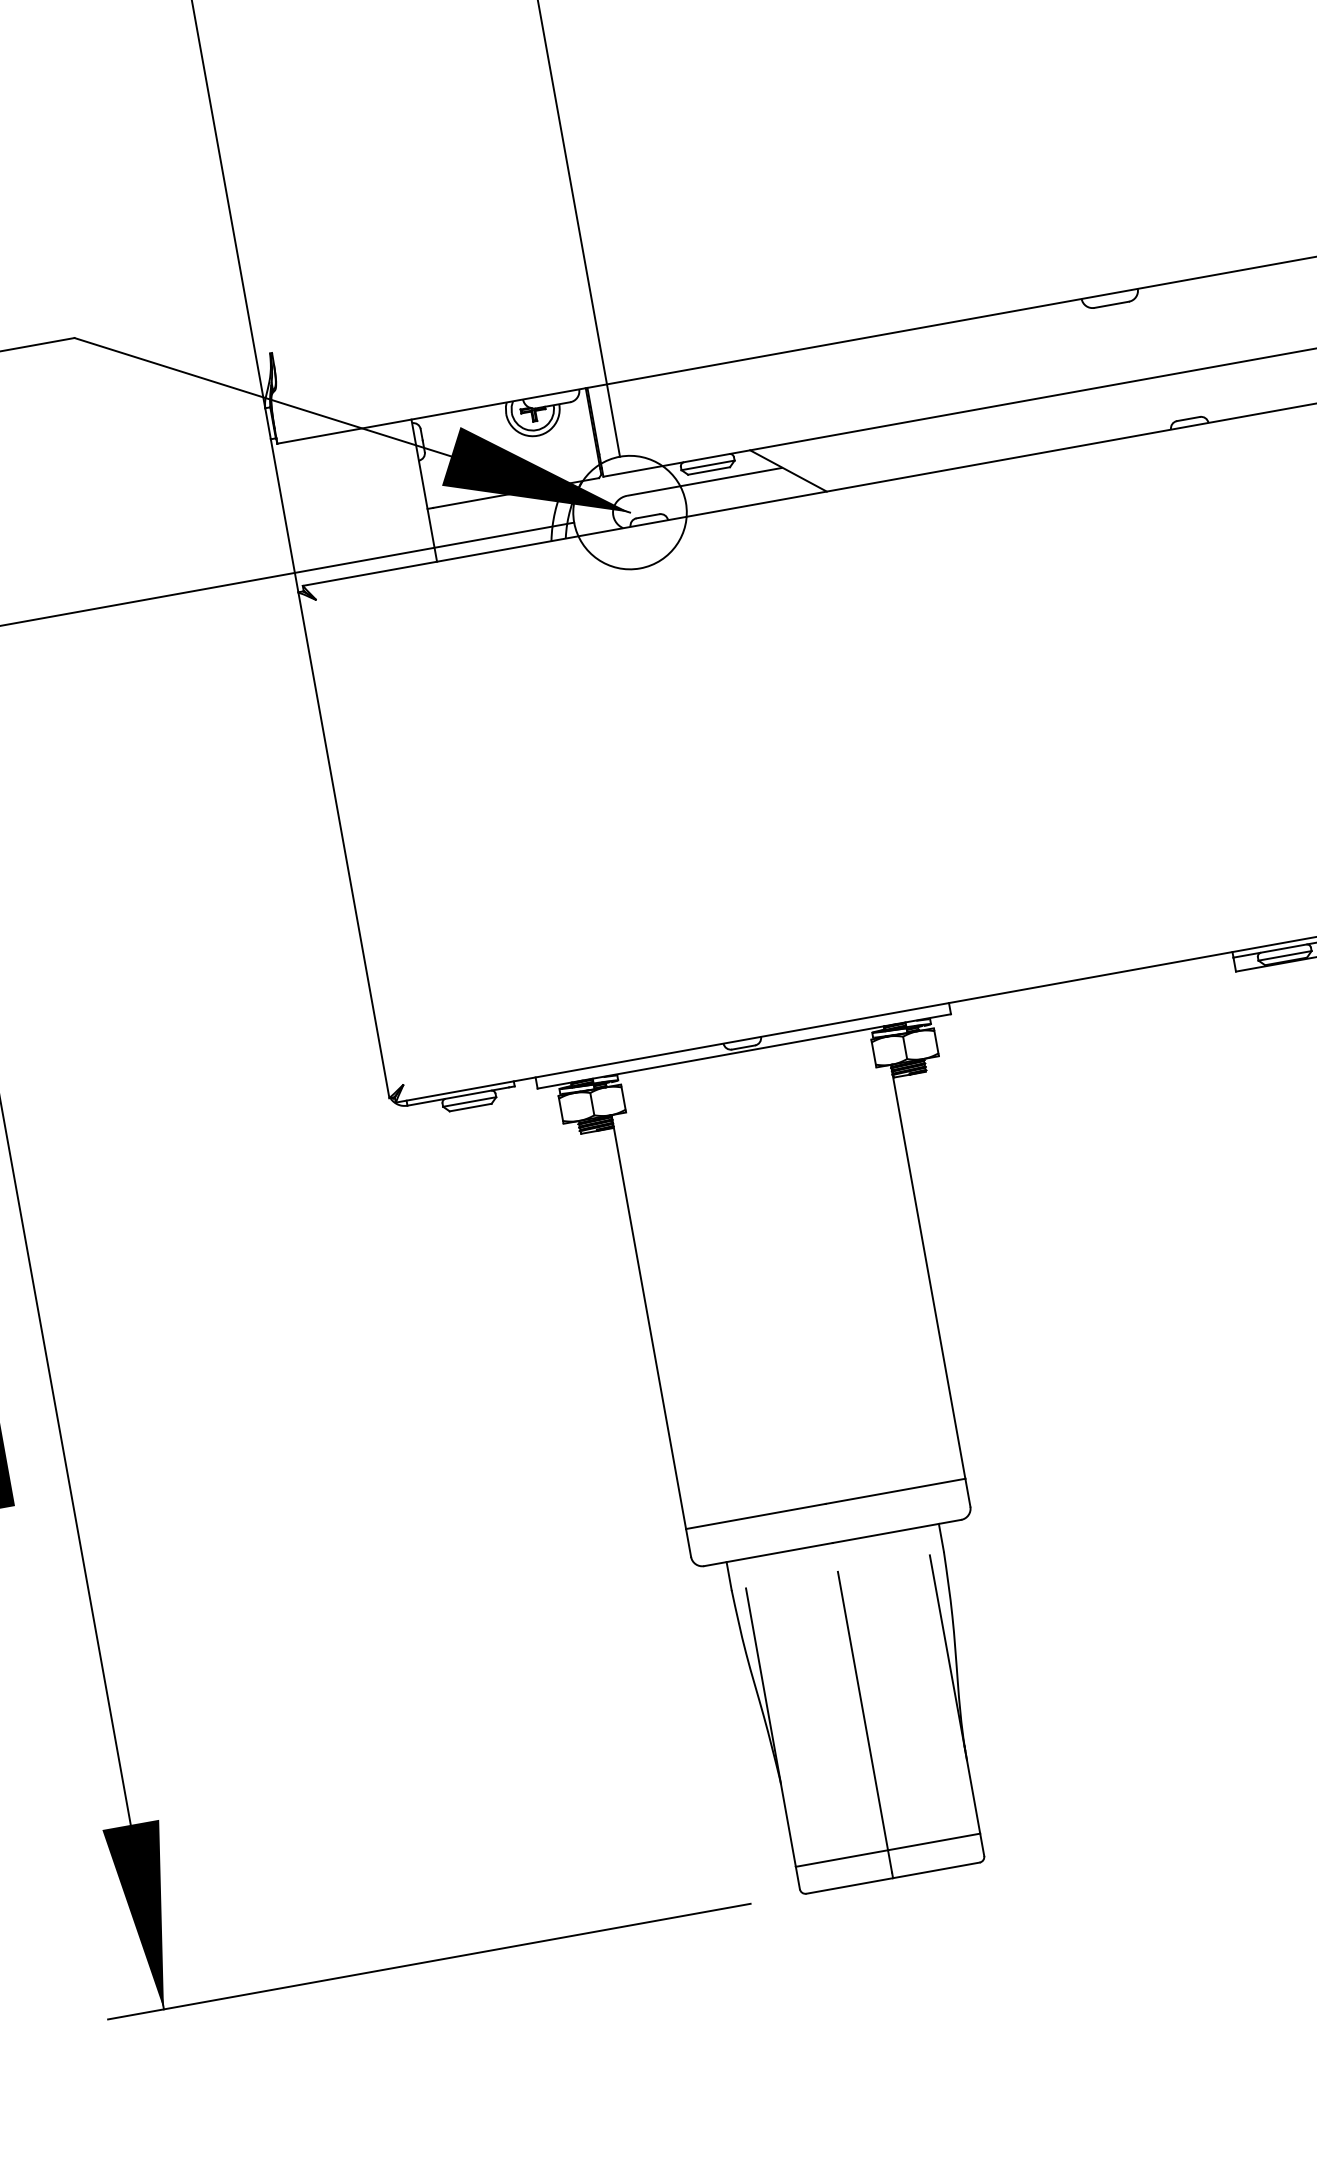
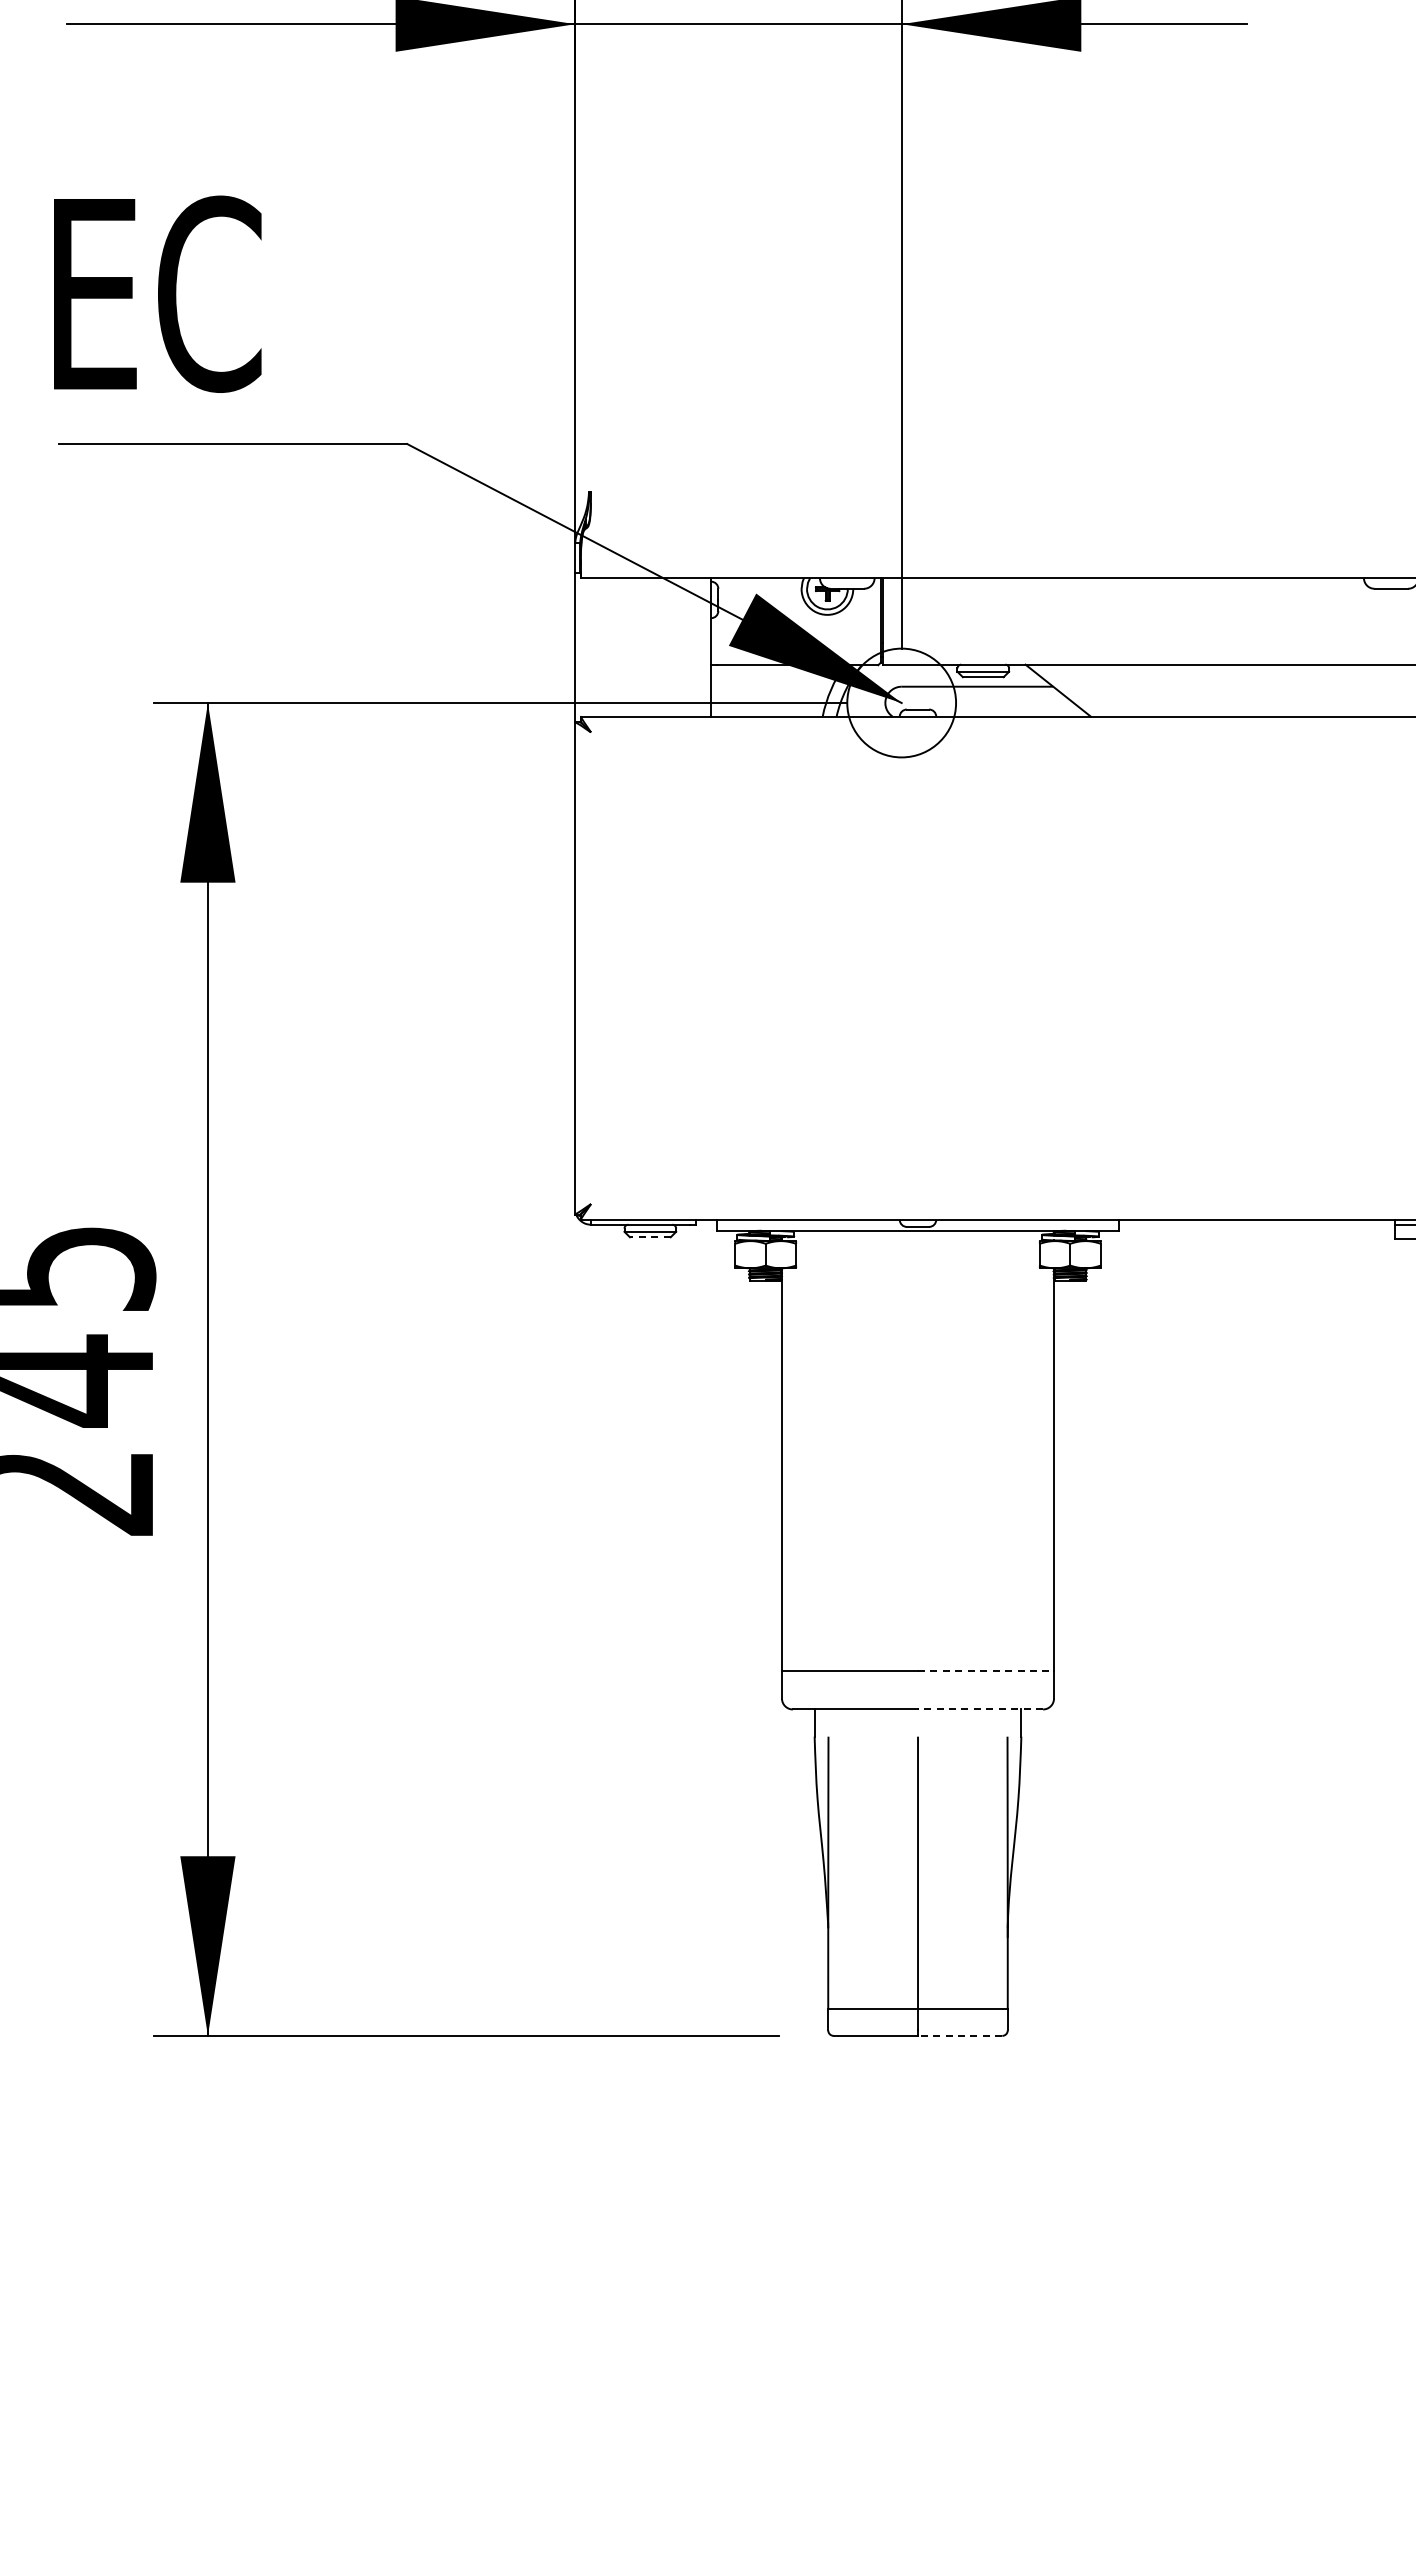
line: (469, 1107) -> (649, 1237), solid -> dashed
line: (896, 1491) -> (986, 1671), solid -> dashed
line: (896, 1531) -> (980, 1709), solid -> dashed
line: (935, 1870) -> (959, 2035), solid -> dashed

